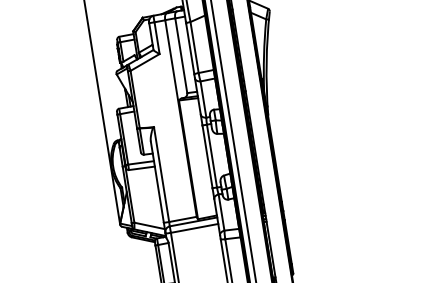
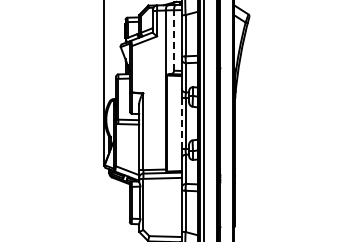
line: (181, 55) -> (174, 40), solid -> dashed
line: (207, 158) -> (181, 124), solid -> dashed

